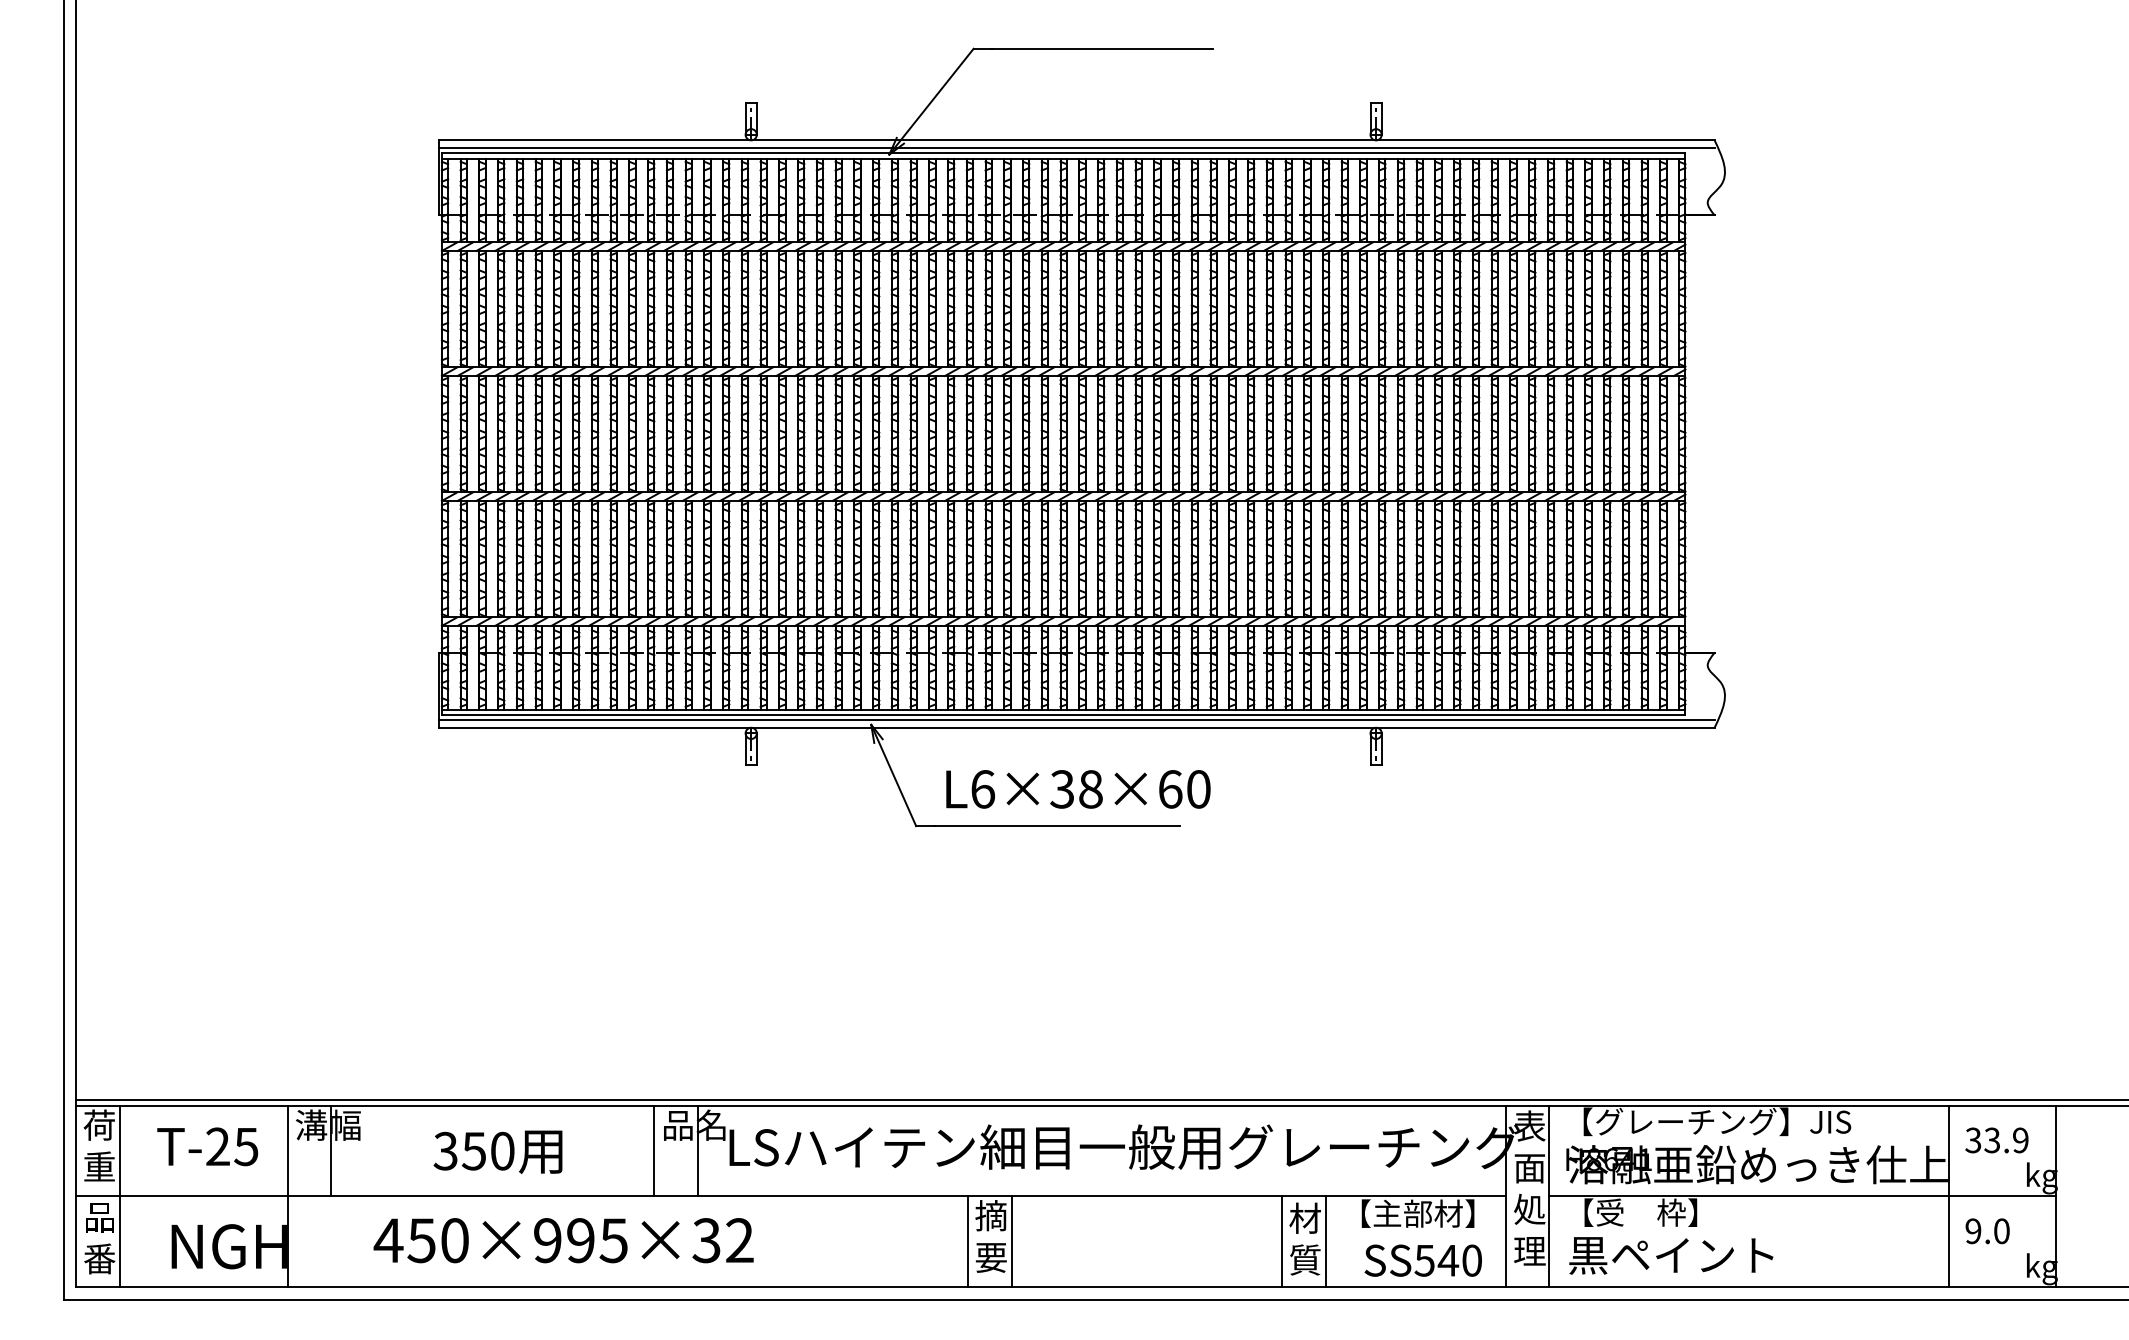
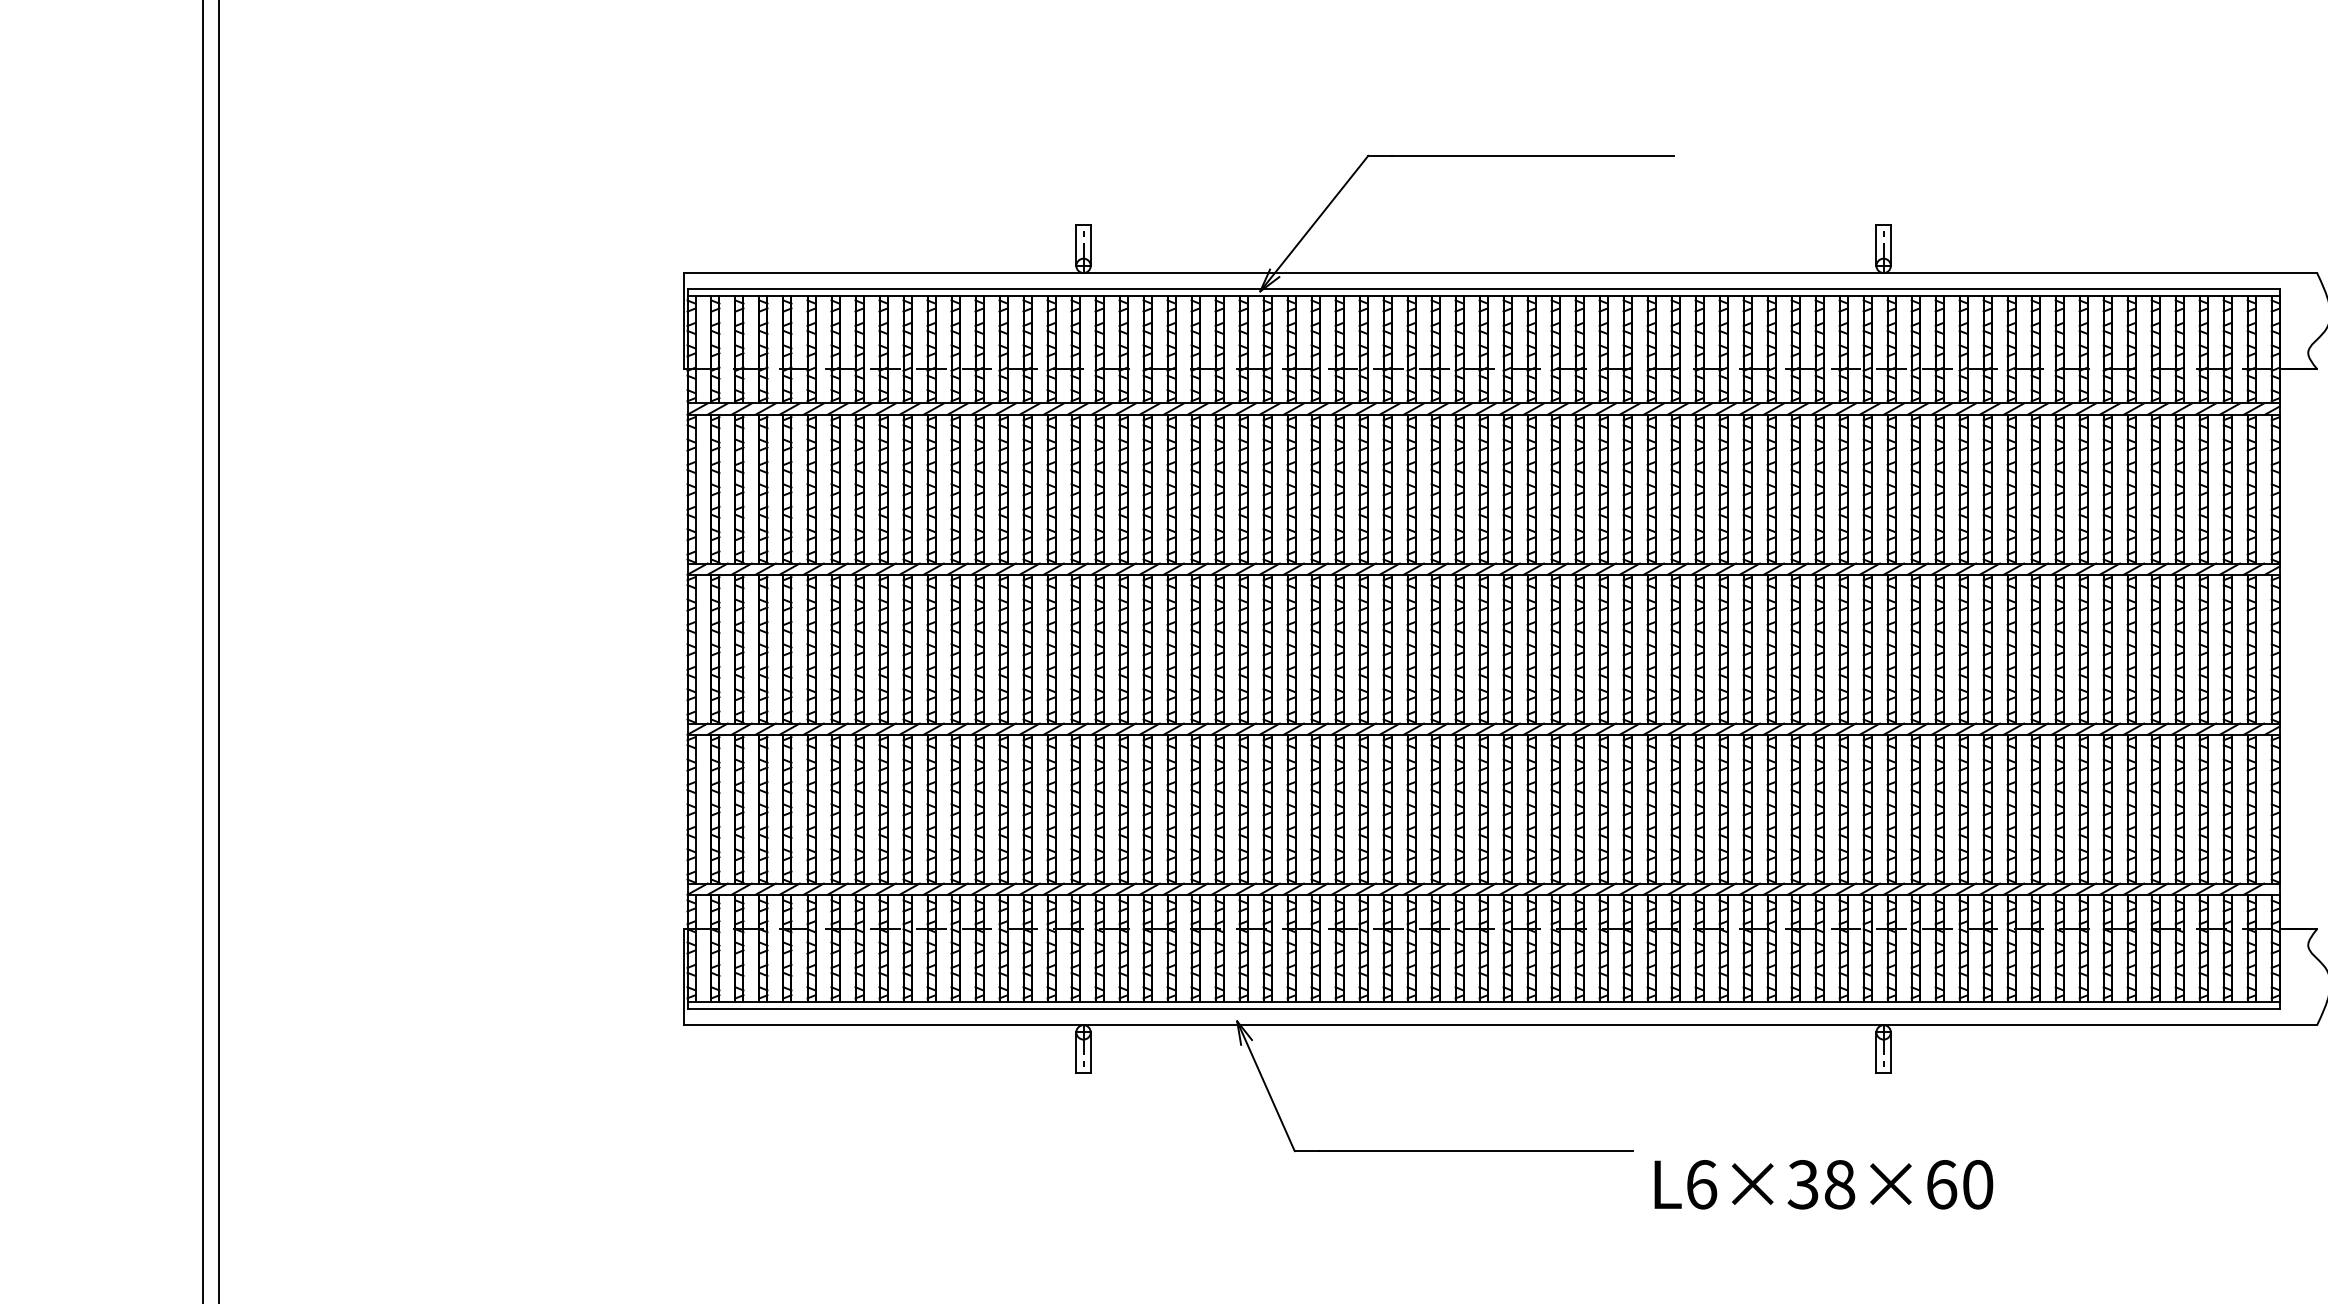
line: (1076, 147) -> (1500, 282), removed
line: (1076, 720) -> (1500, 1015), removed
text: (1078, 789) -> (1823, 1184), moved

